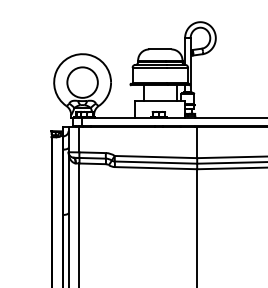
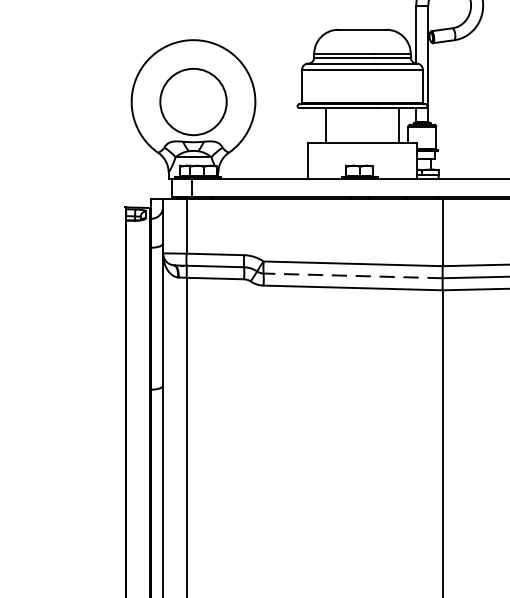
line: (155, 162) -> (351, 275), solid -> dashed

